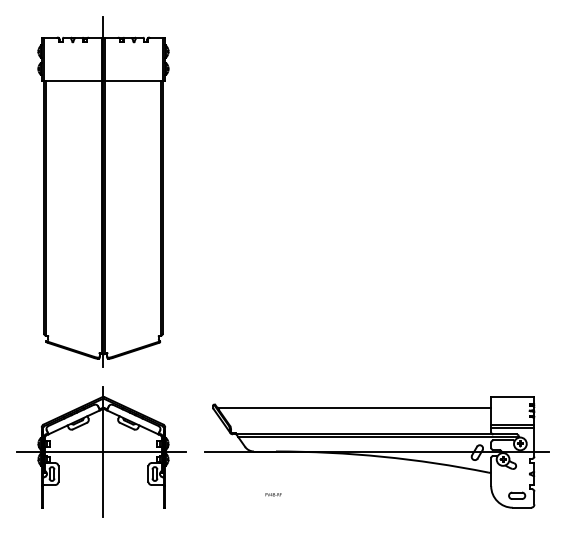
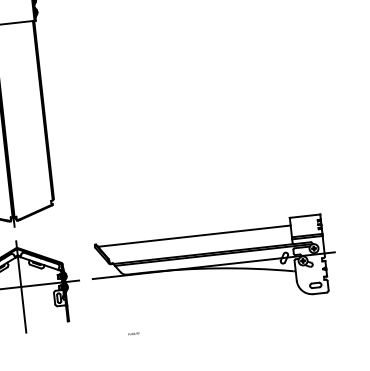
text: (273, 494) -> (134, 333), moved

